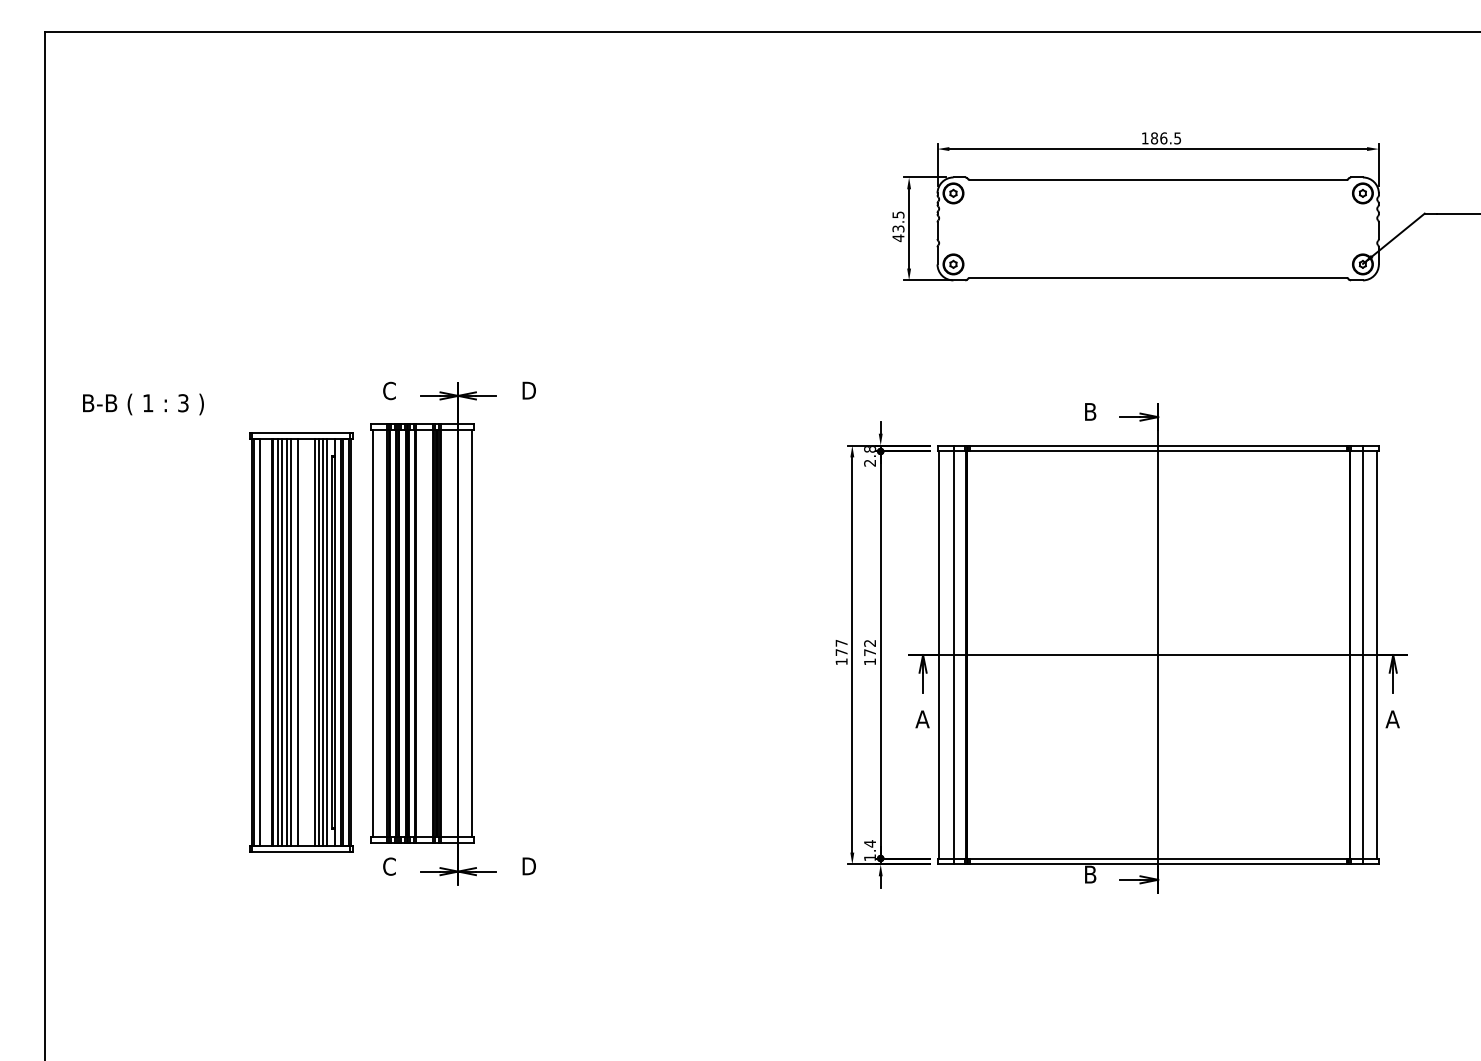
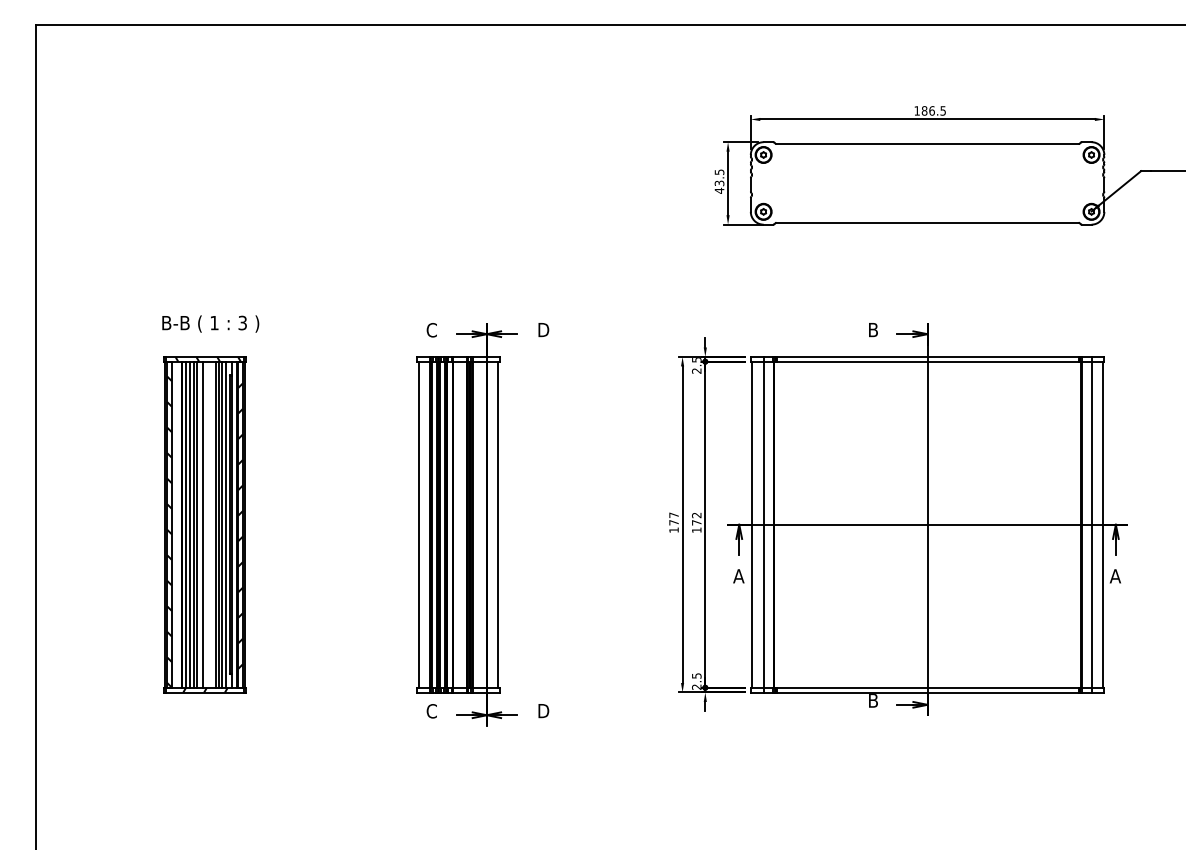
text: (143, 403) -> (210, 323), moved
text: (869, 449) -> (696, 360), 2.8 -> 2.5
part: (452, 633) -> (482, 524), moved
part: (300, 642) -> (204, 524), moved
text: (869, 850) -> (696, 681), 1.4 -> 2.5

